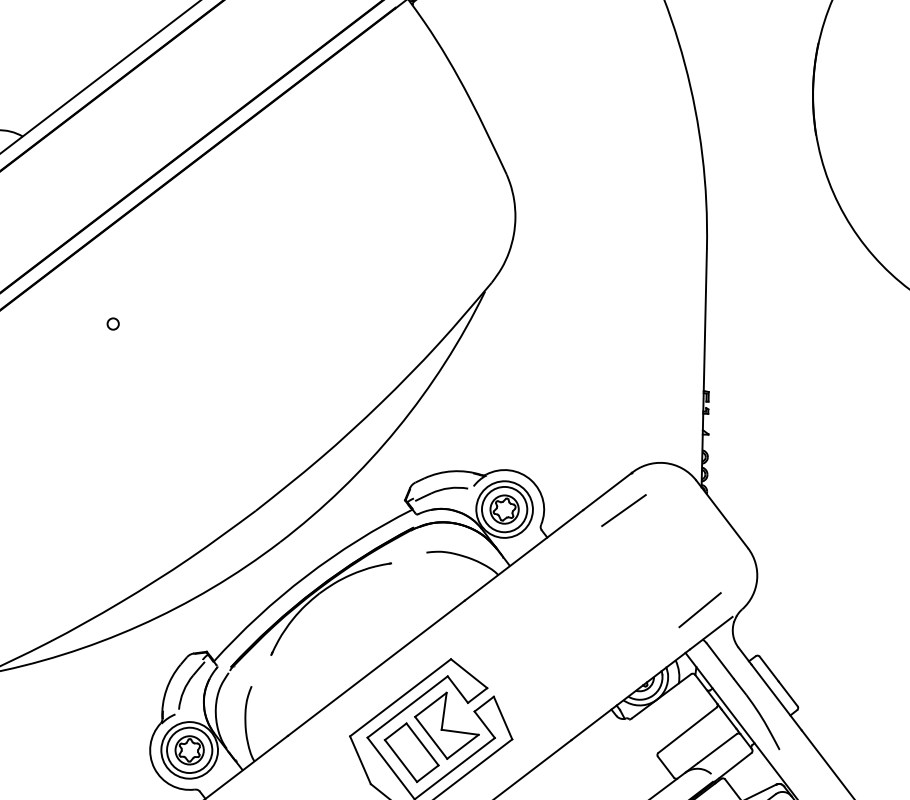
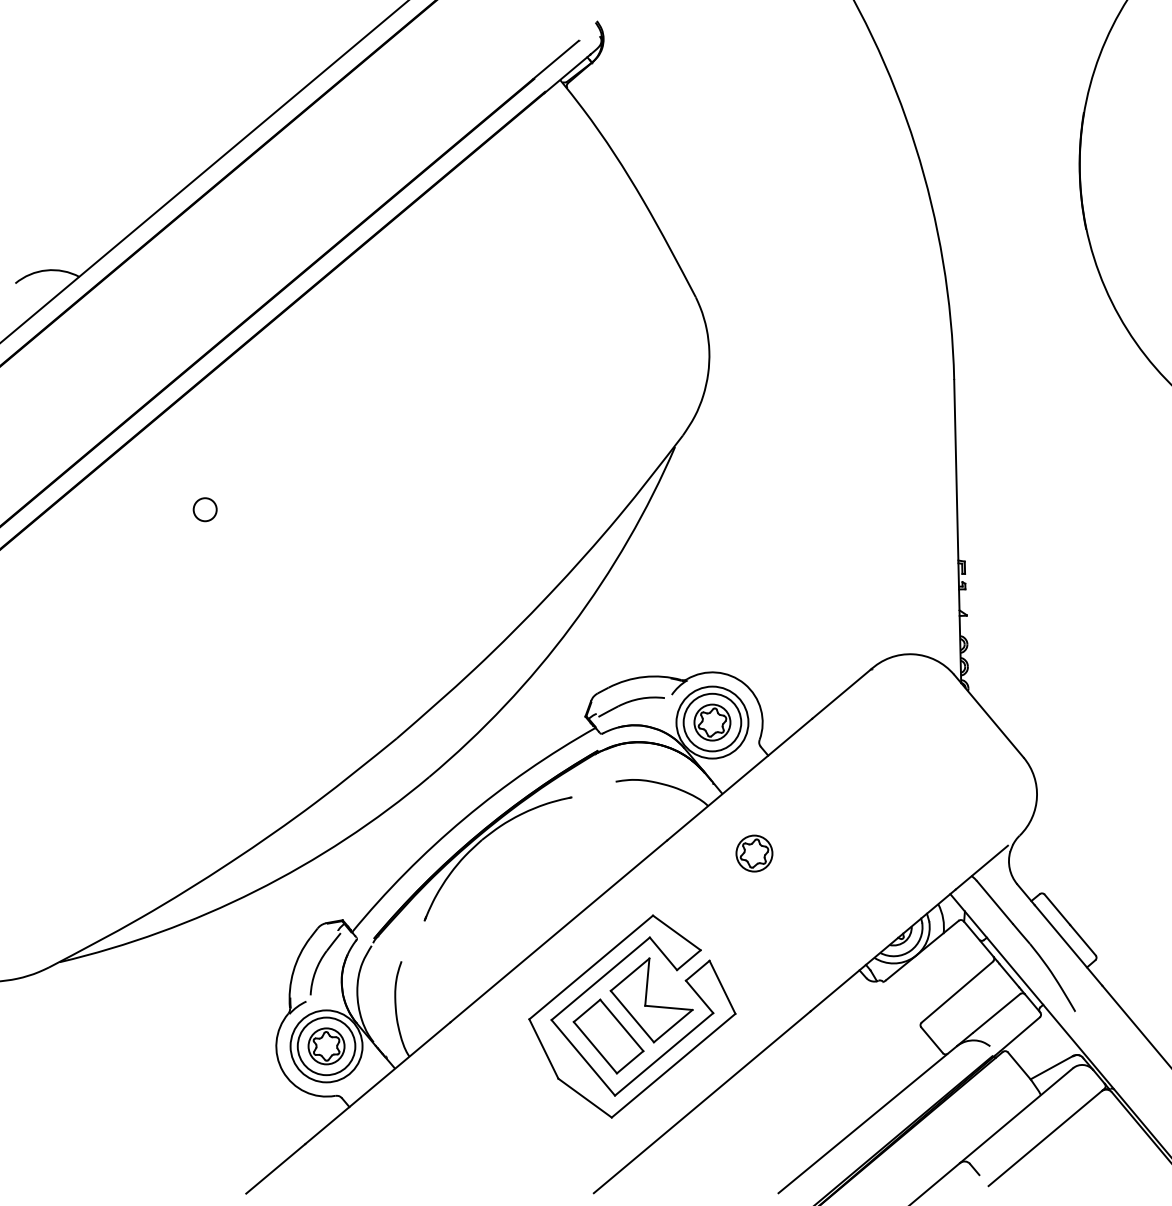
circle: (112, 323) -> (204, 509), size x1.6
line: (623, 510) -> (863, 716), removed
line: (700, 609) -> (966, 838), removed
part: (533, 614) -> (754, 853), added

